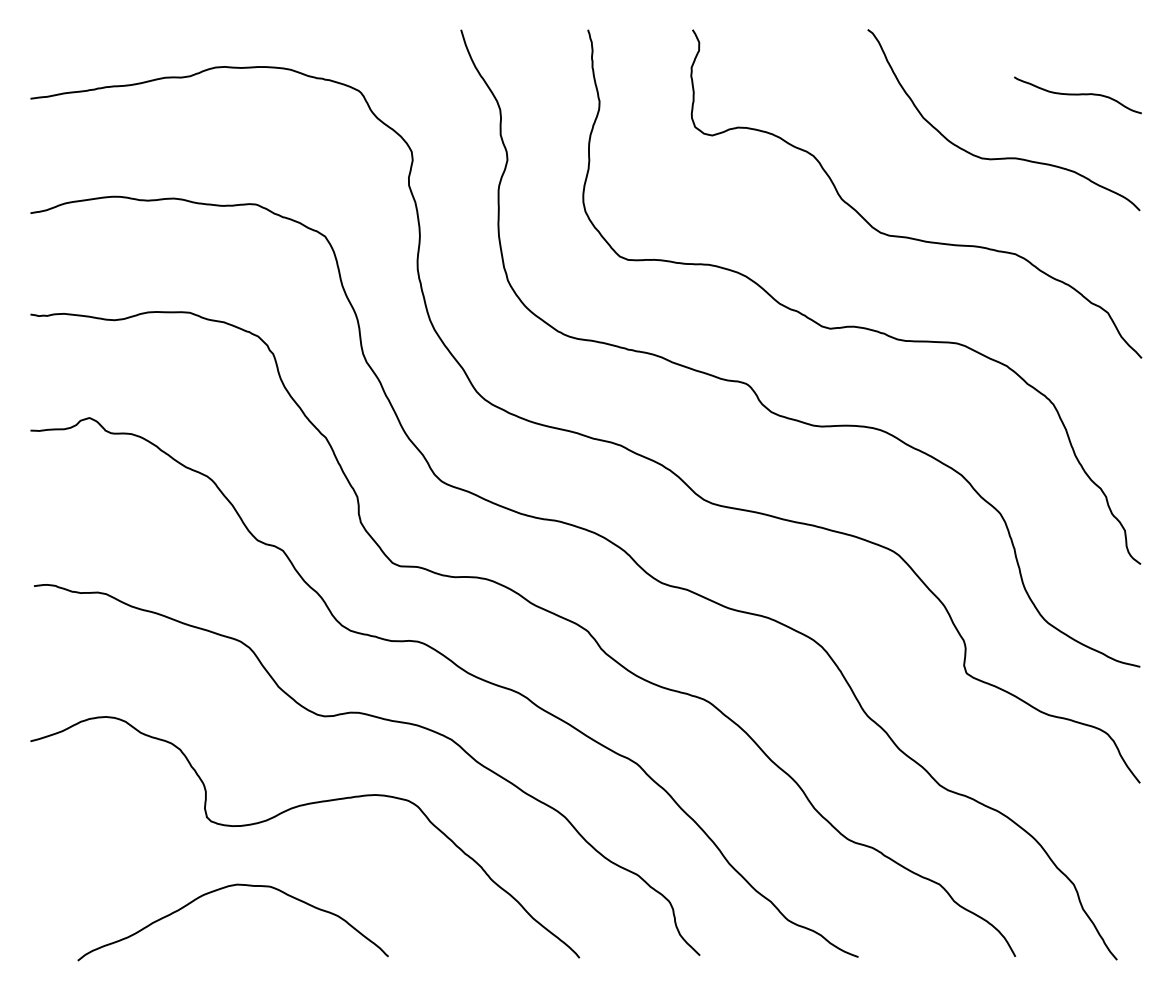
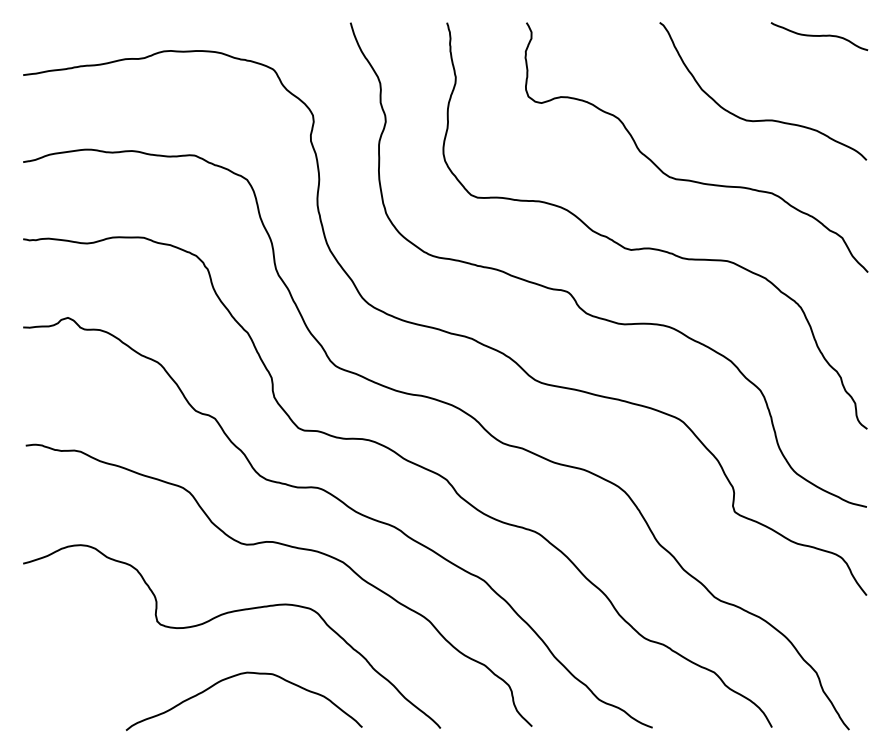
curve: (1077, 95) -> (819, 36), moved
curve: (222, 889) -> (236, 676), moved

